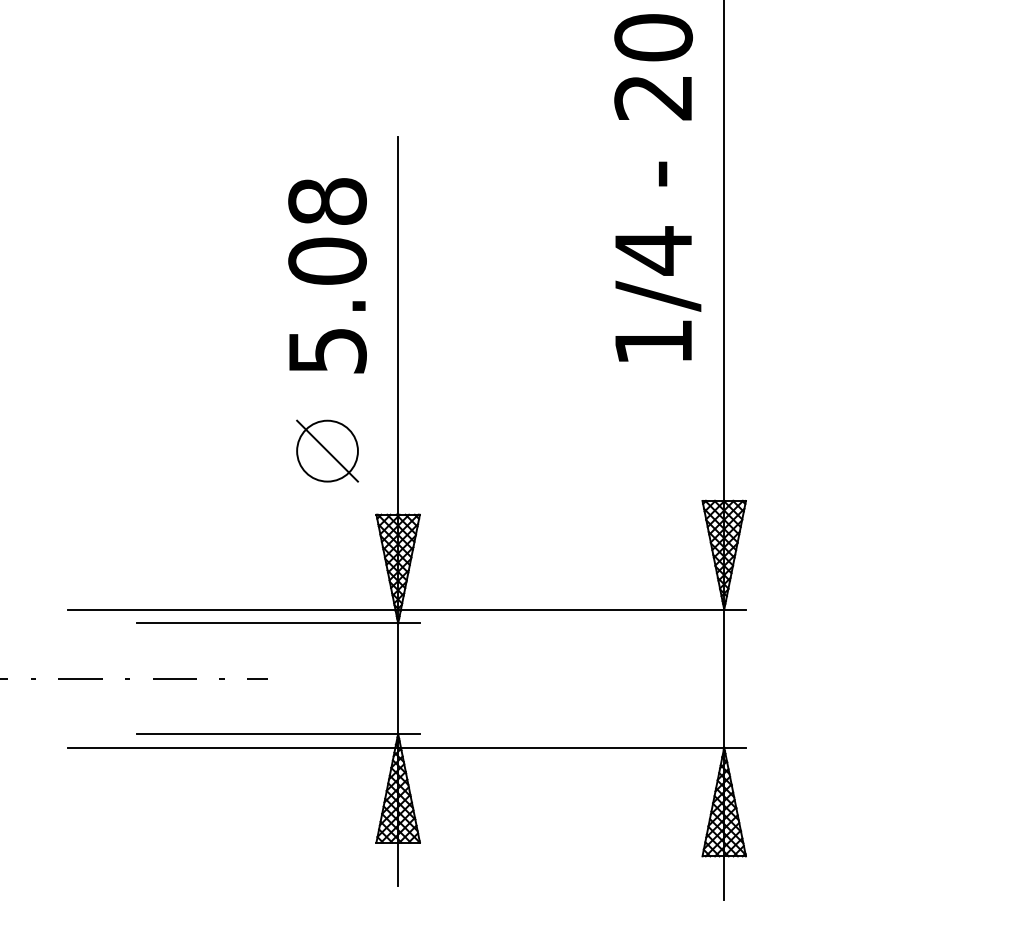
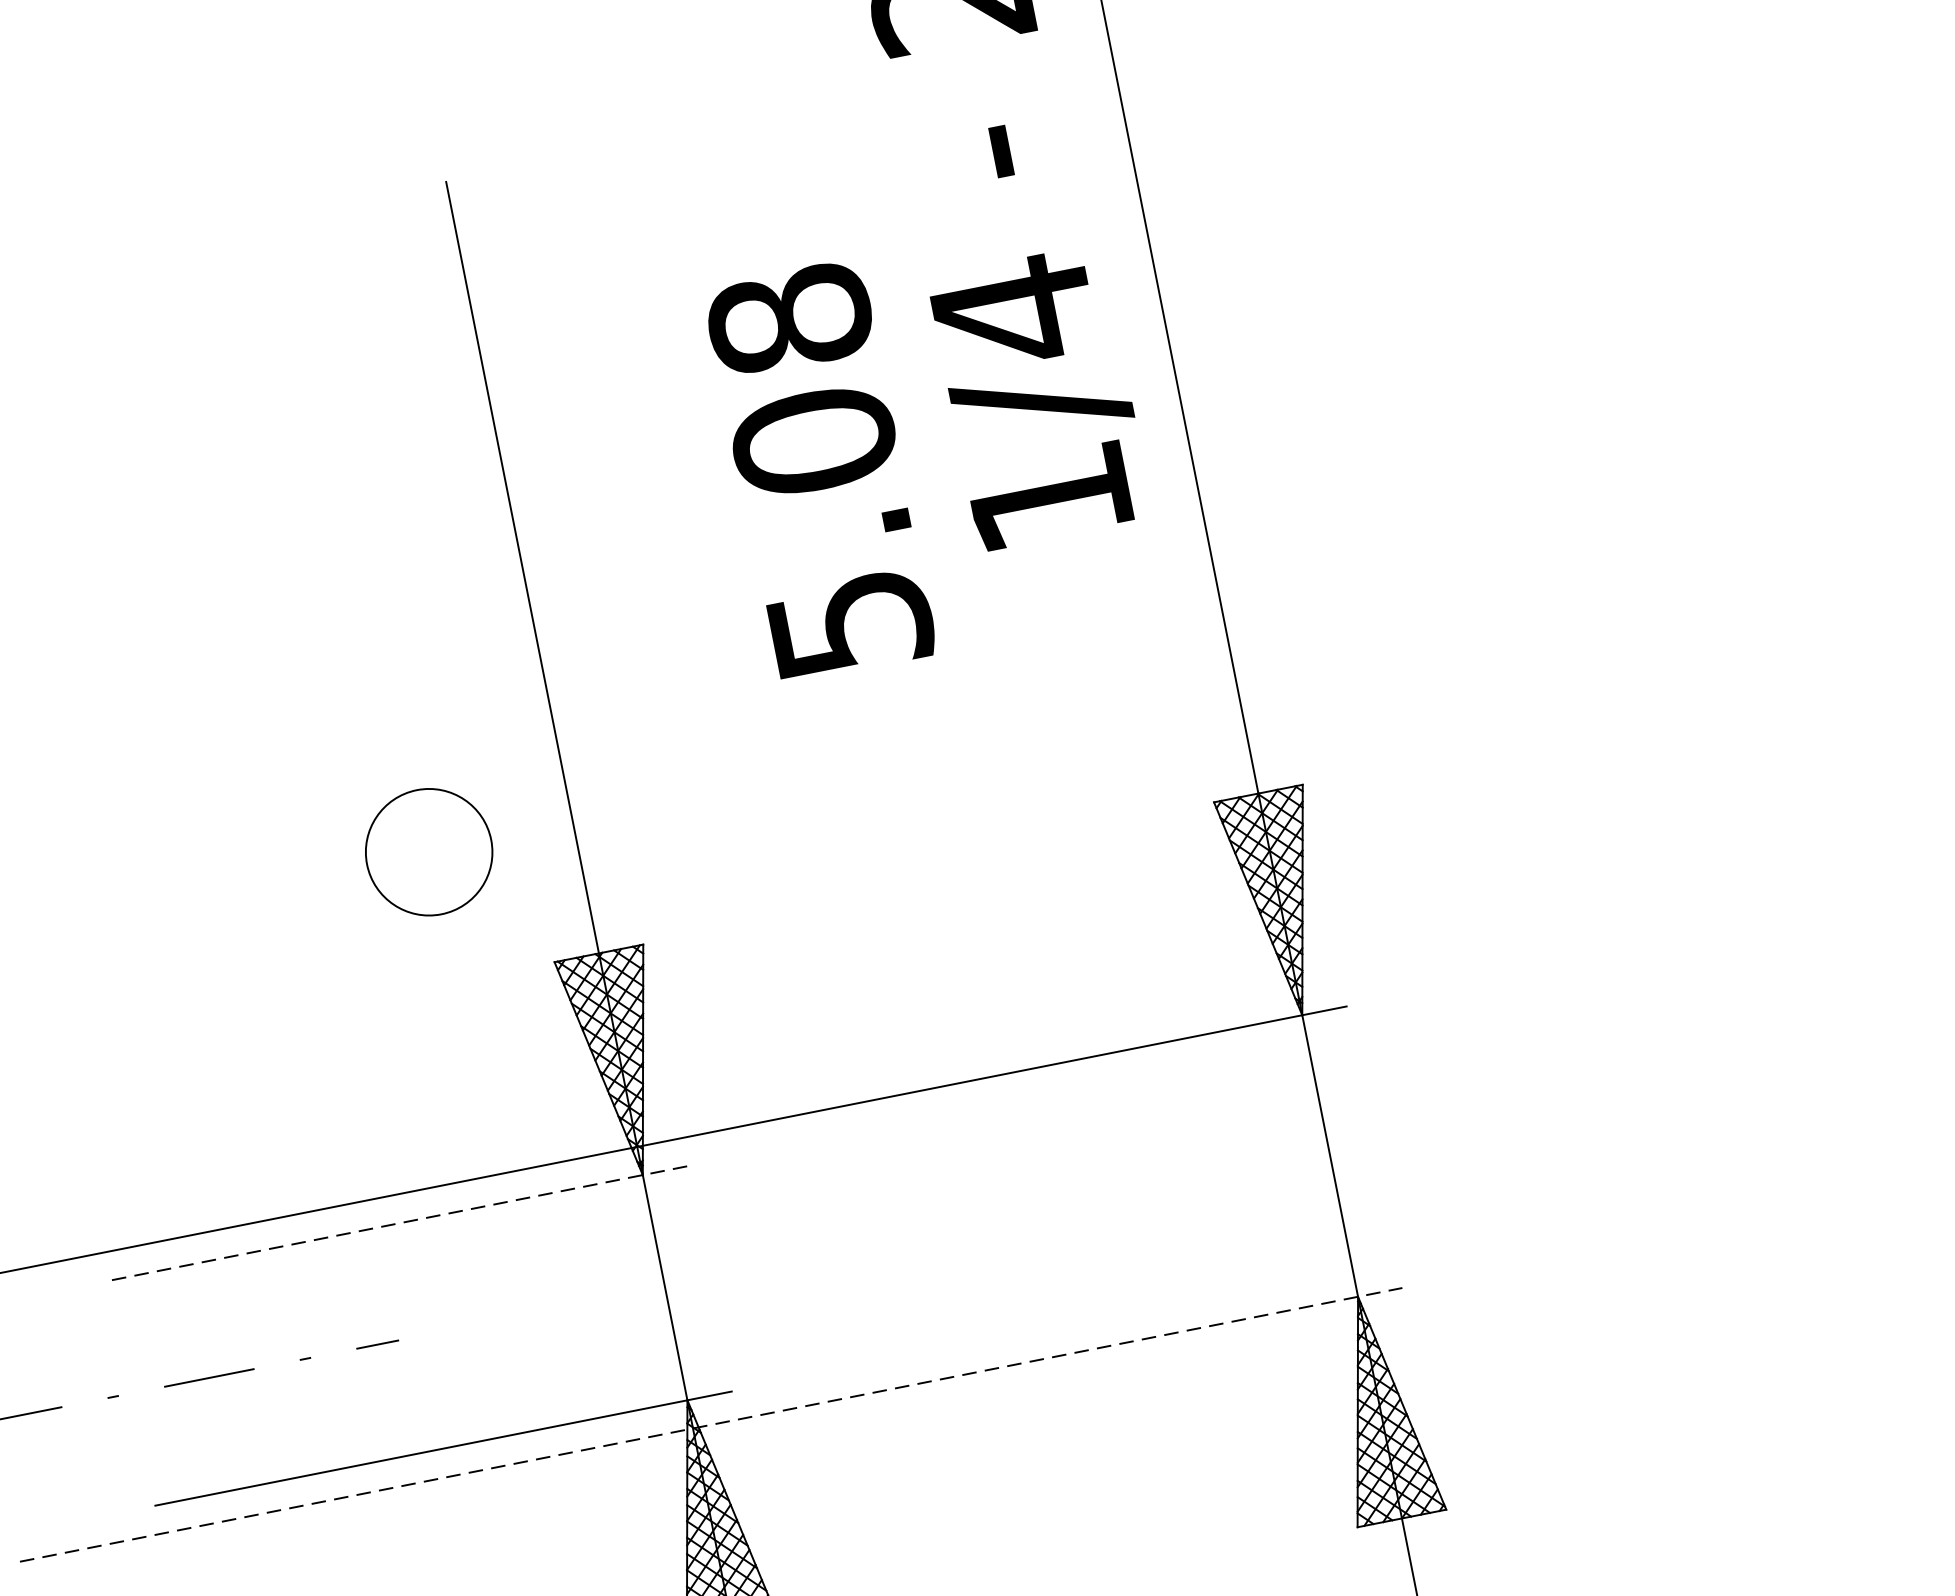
text: (327, 275) -> (819, 470), moved
line: (327, 450) -> (428, 850), removed
line: (278, 623) -> (398, 1223), solid -> dashed
line: (407, 747) -> (711, 1424), solid -> dashed

